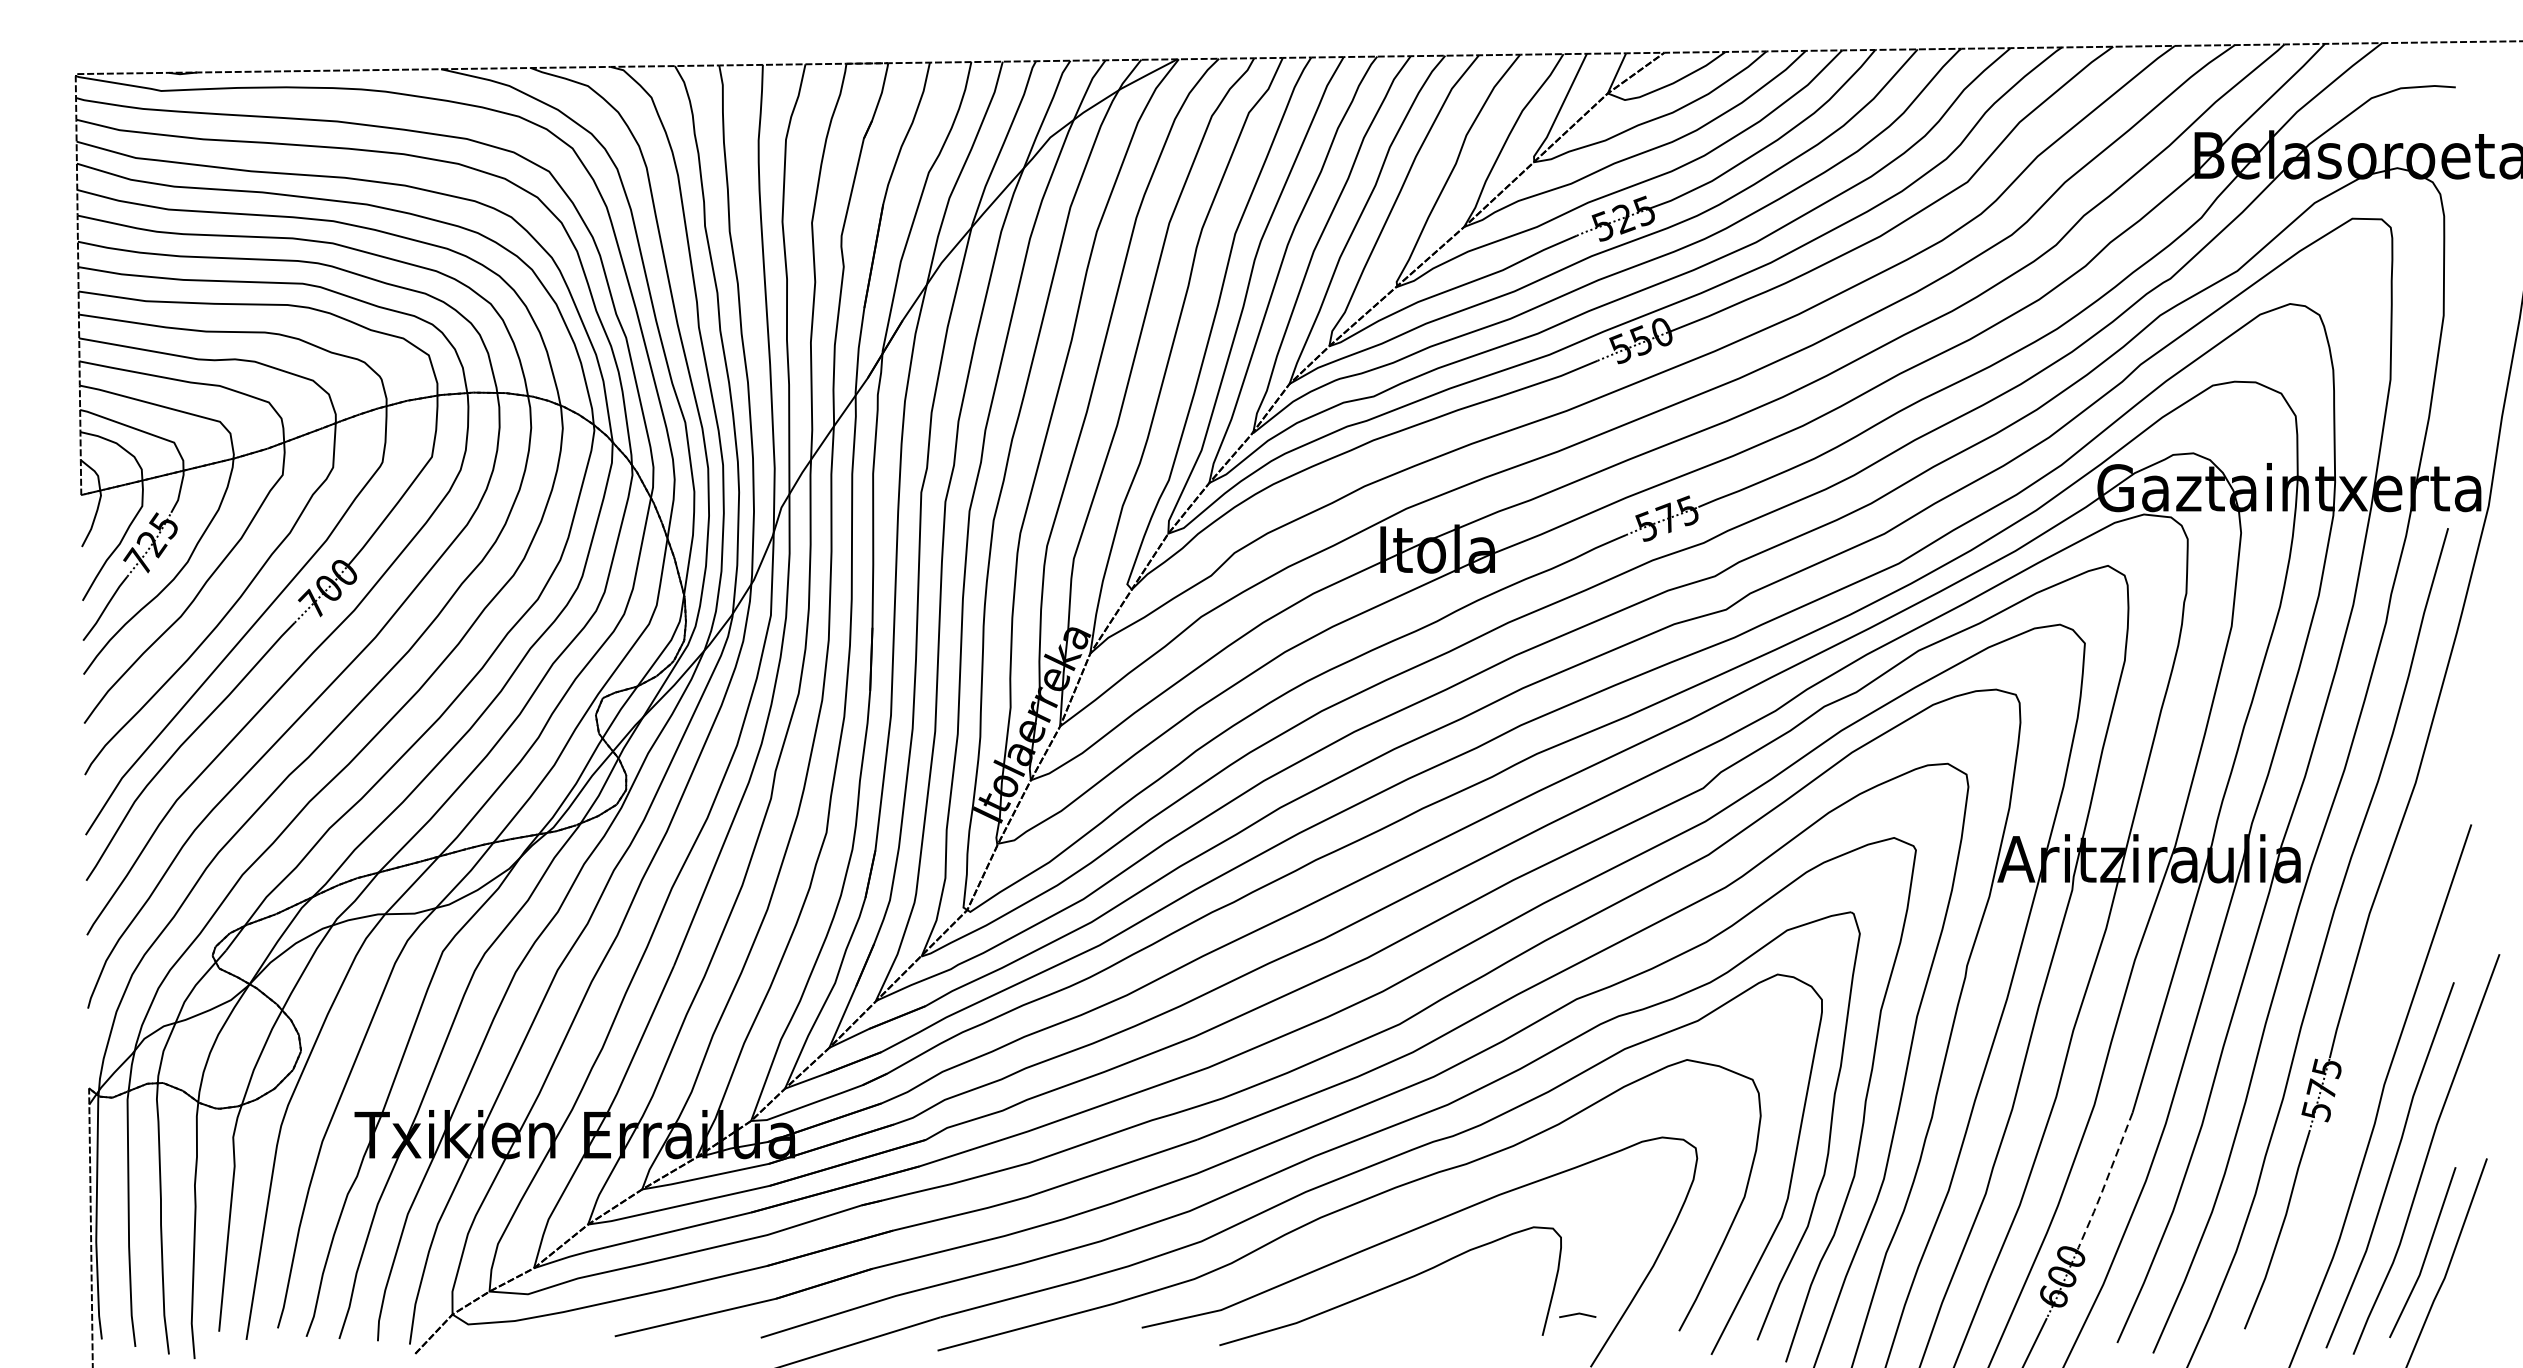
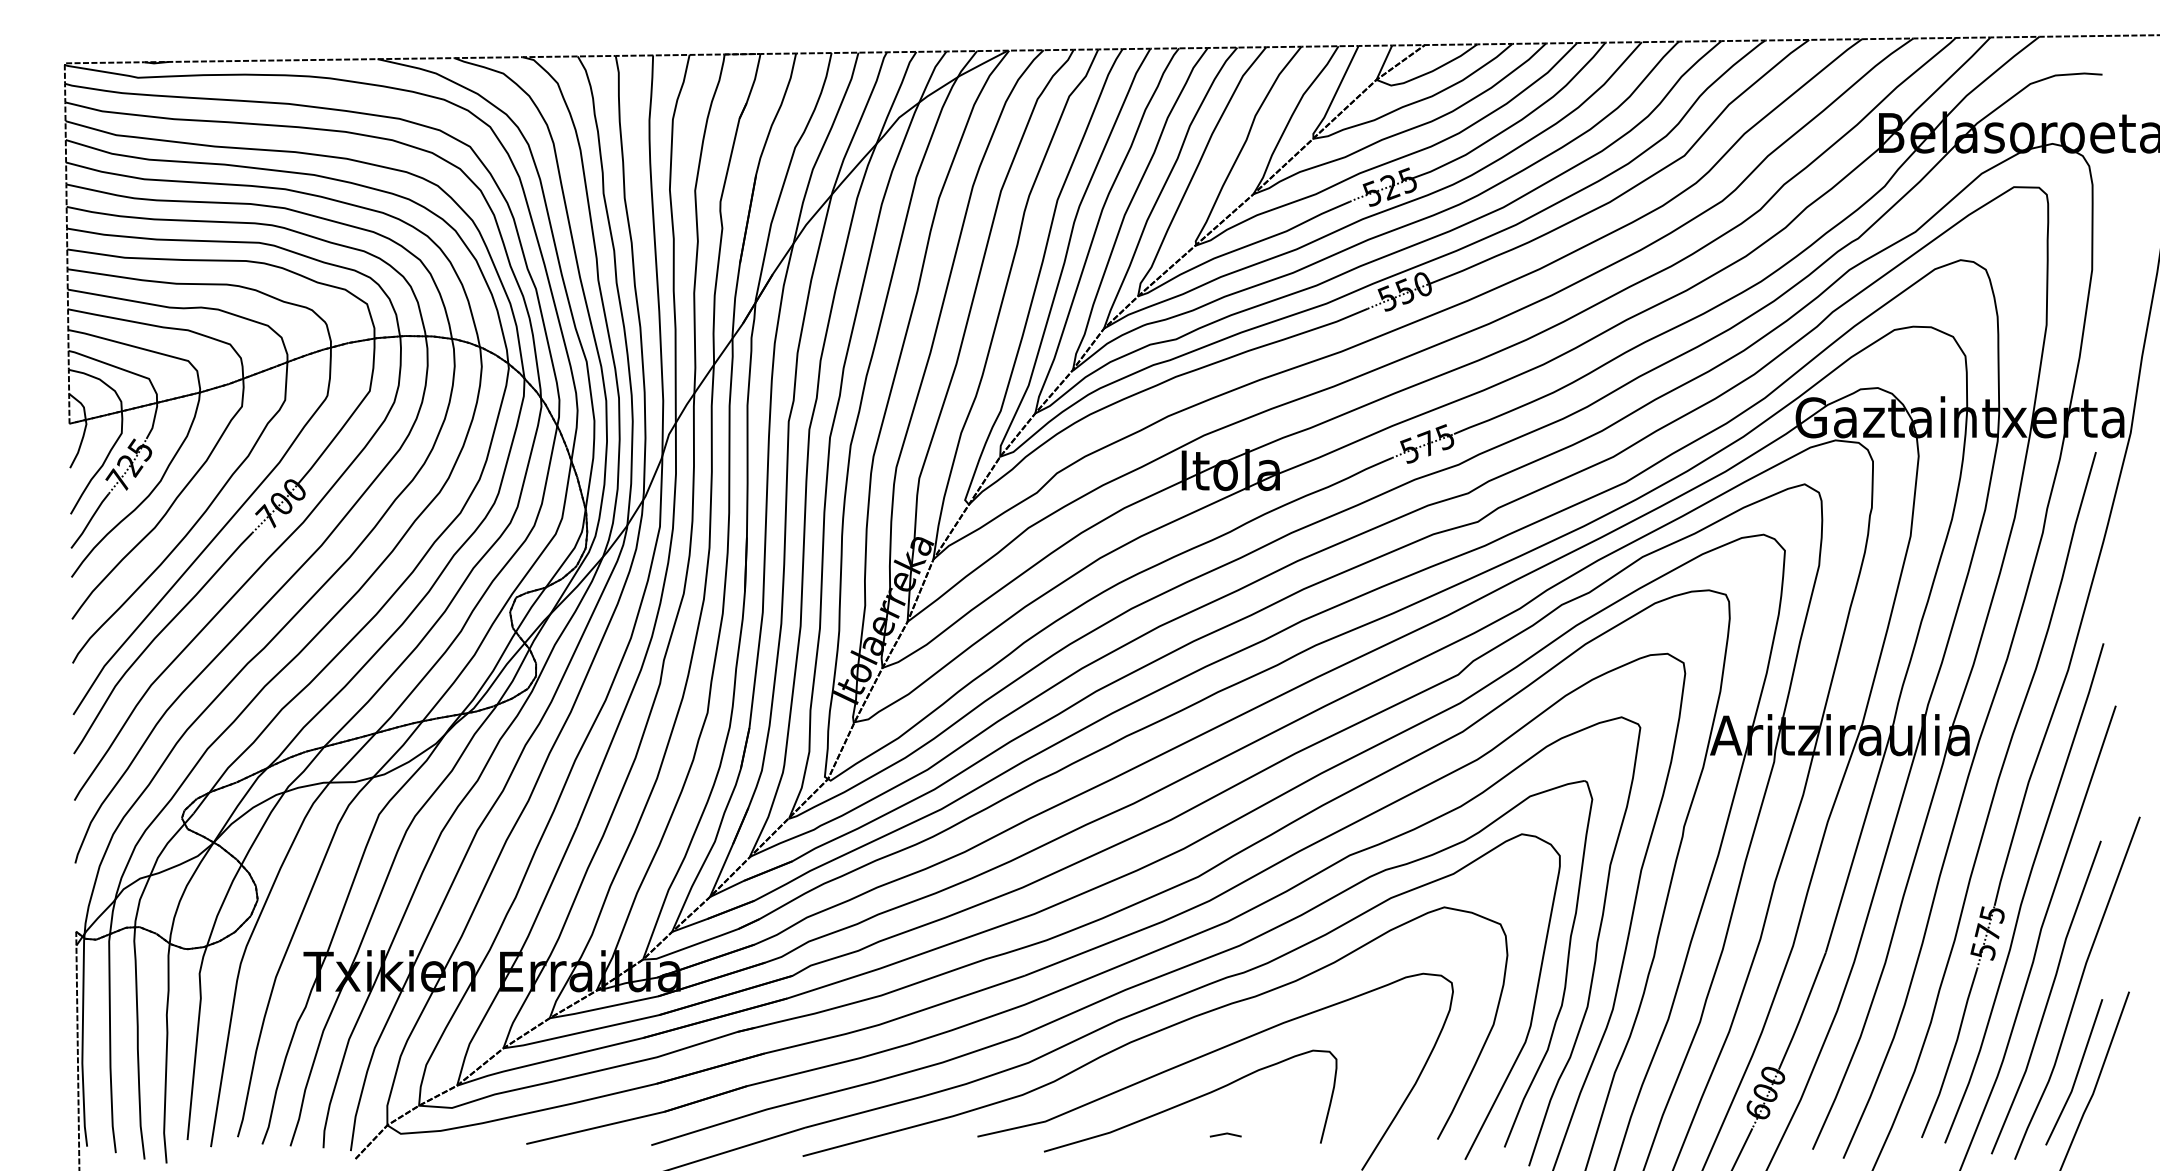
curve: (2364, 1043) -> (2024, 893), added
line: (2105, 1182) -> (1802, 1012), dashed -> solid
line: (1577, 1314) -> (1225, 1134), moved

